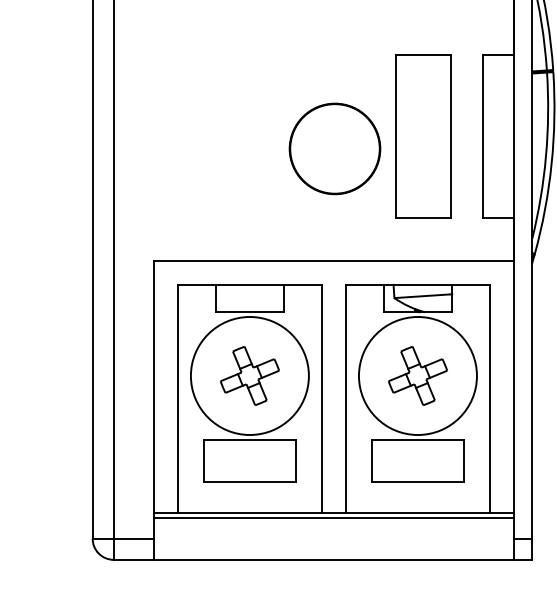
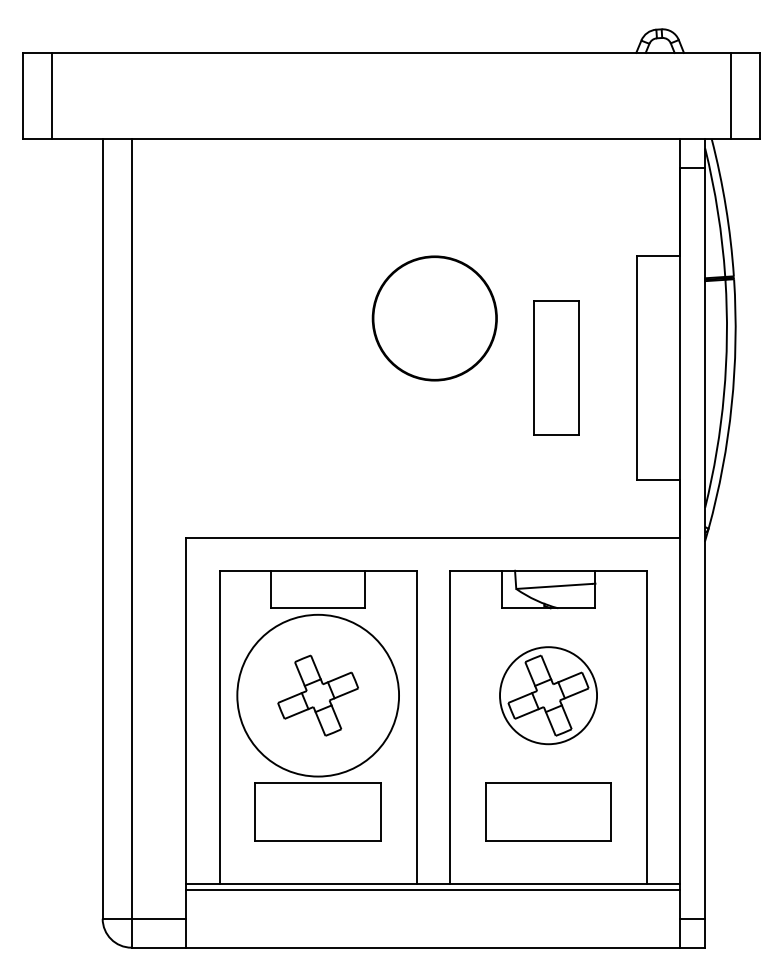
part: (423, 136) -> (556, 367), size x0.6
circle: (334, 148) -> (434, 318), moved
circle: (417, 375) -> (548, 695), size x0.6

